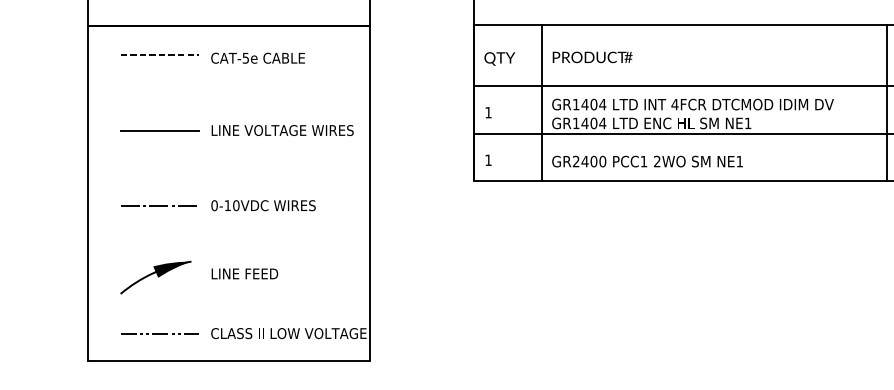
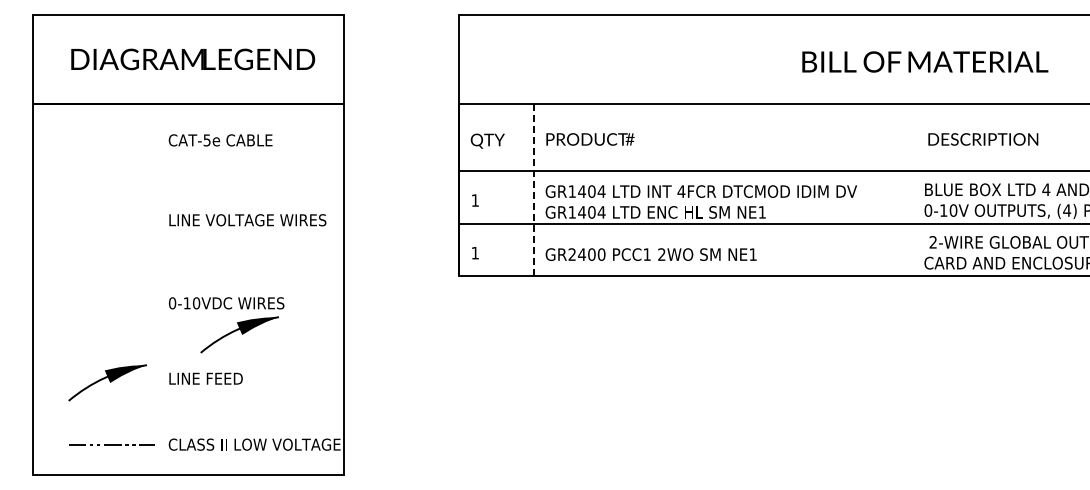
line: (159, 54) -> (111, 136), removed
line: (887, 102) -> (916, 189), removed
line: (542, 103) -> (534, 190), solid -> dashed
line: (159, 130) -> (111, 220), removed
line: (159, 205) -> (111, 303), removed
part: (275, 233) -> (239, 334), added

